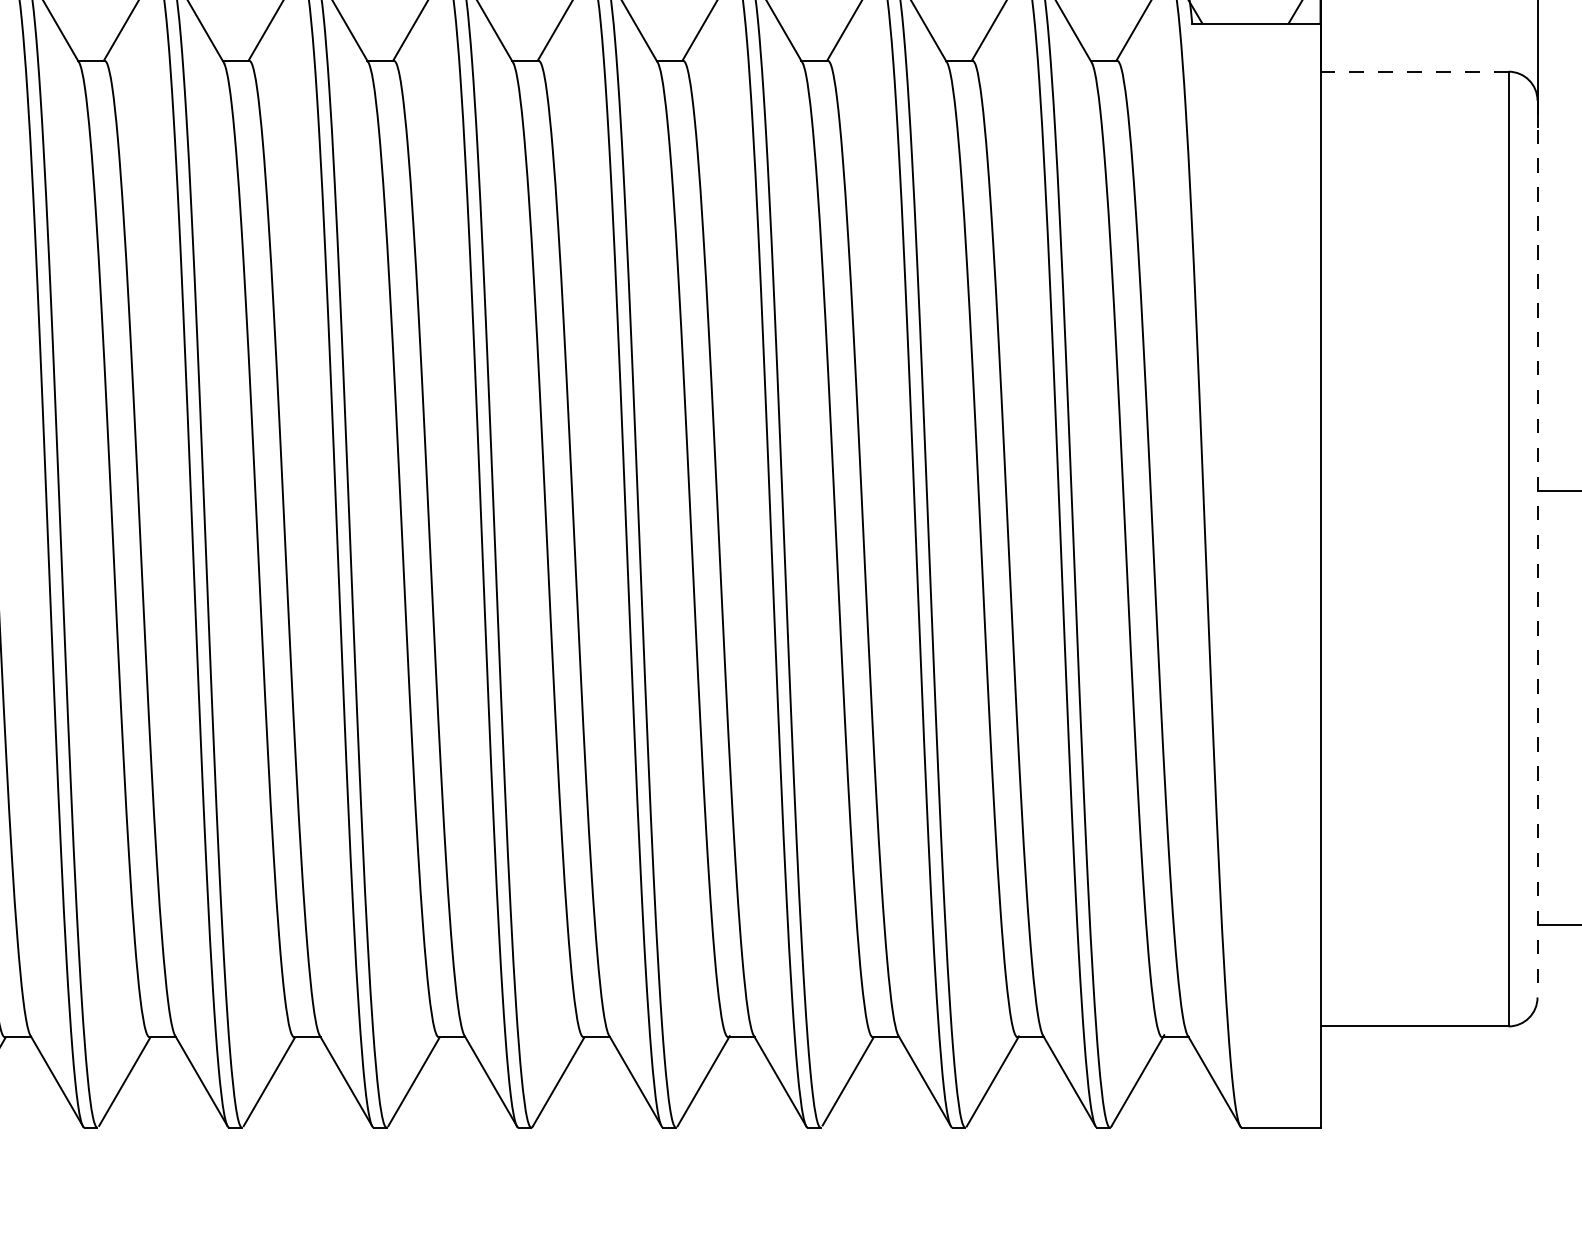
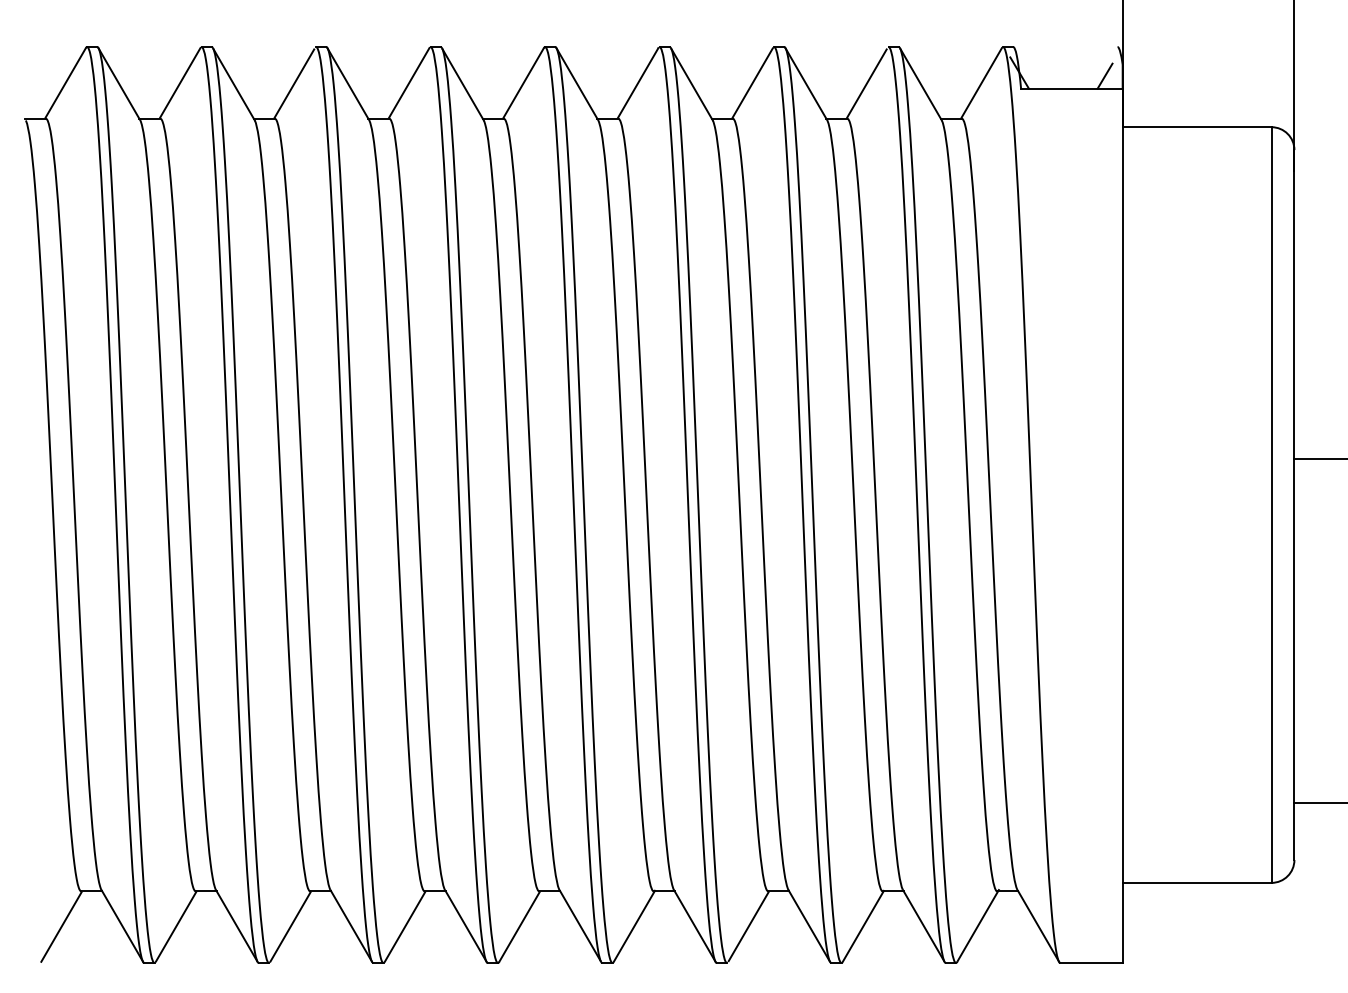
line: (1413, 72) -> (1196, 127), dashed -> solid
line: (1537, 549) -> (1294, 505), dashed -> solid

